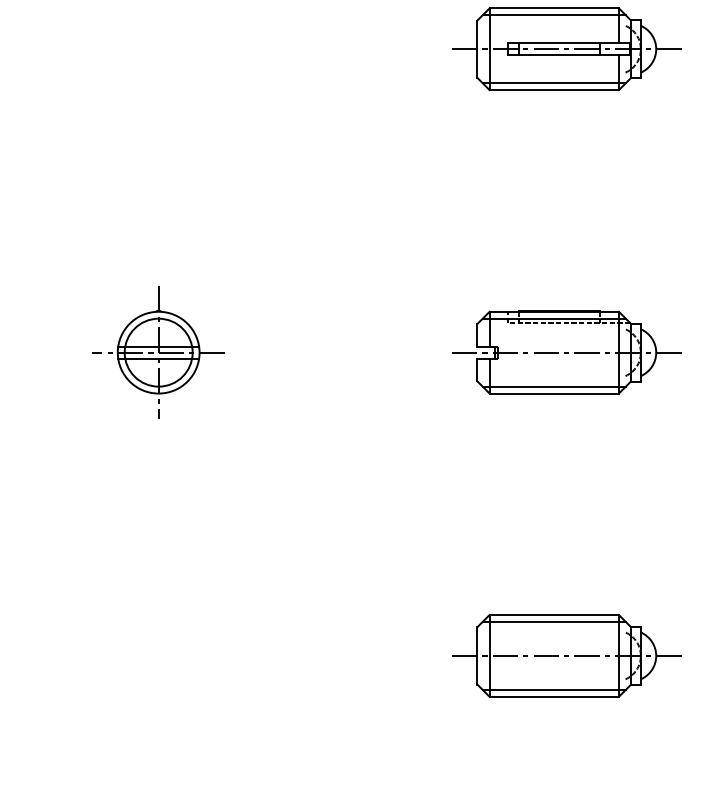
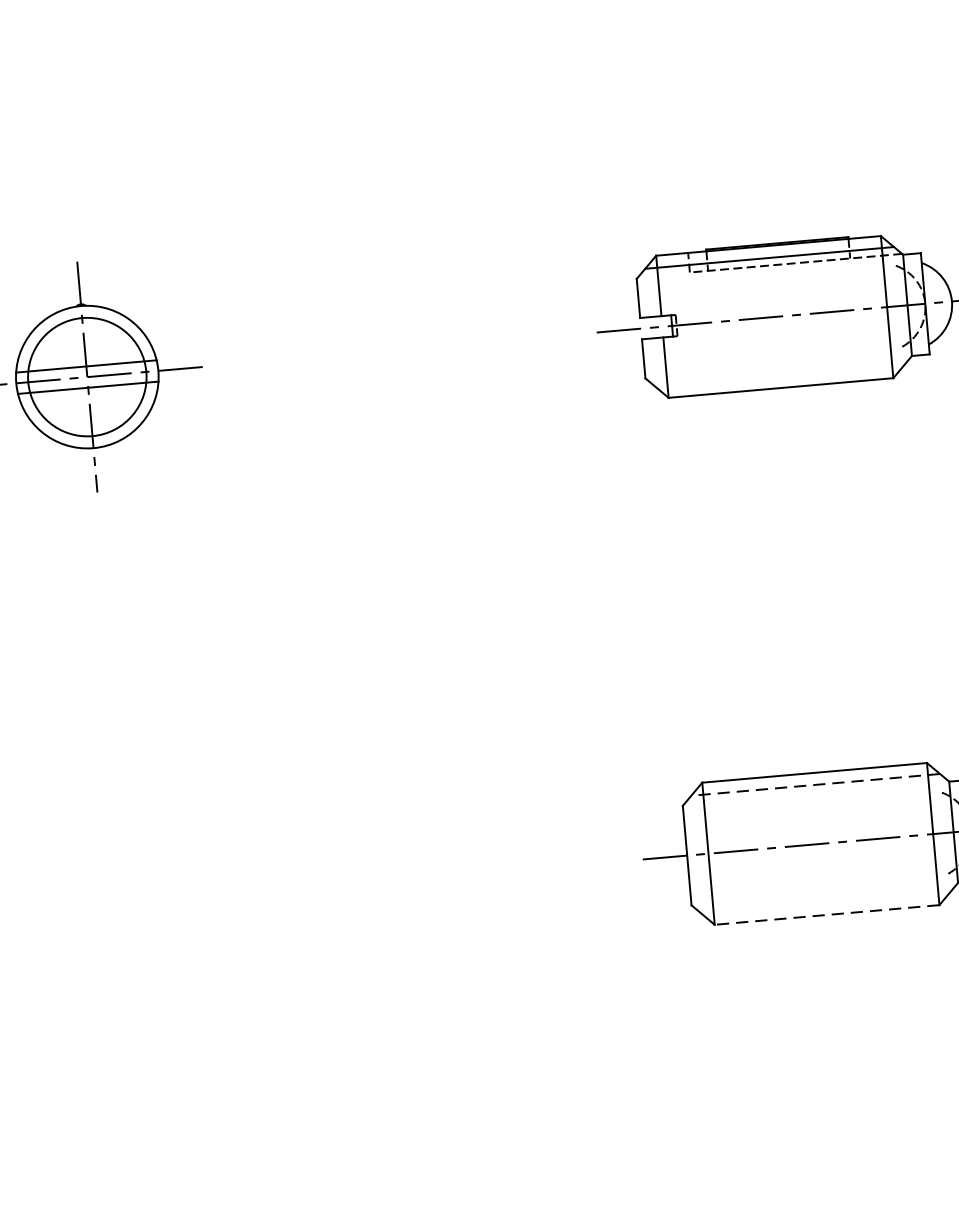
line: (553, 386) -> (778, 375), removed
line: (554, 621) -> (816, 784), solid -> dashed
line: (553, 689) -> (824, 902), removed
line: (554, 696) -> (827, 914), solid -> dashed

